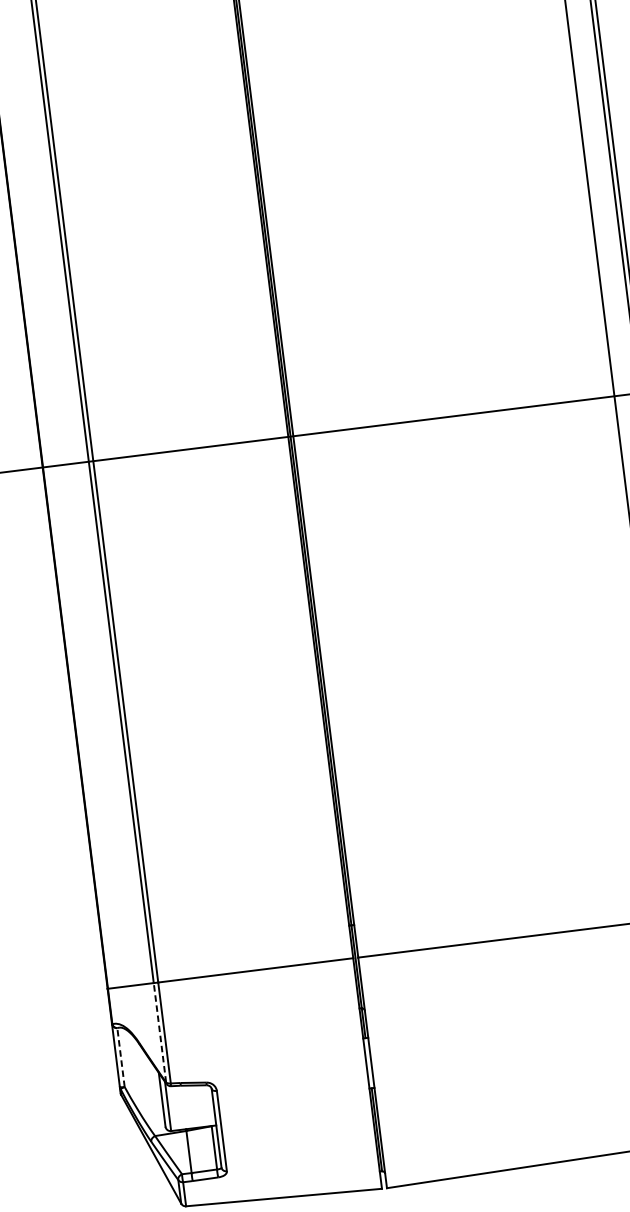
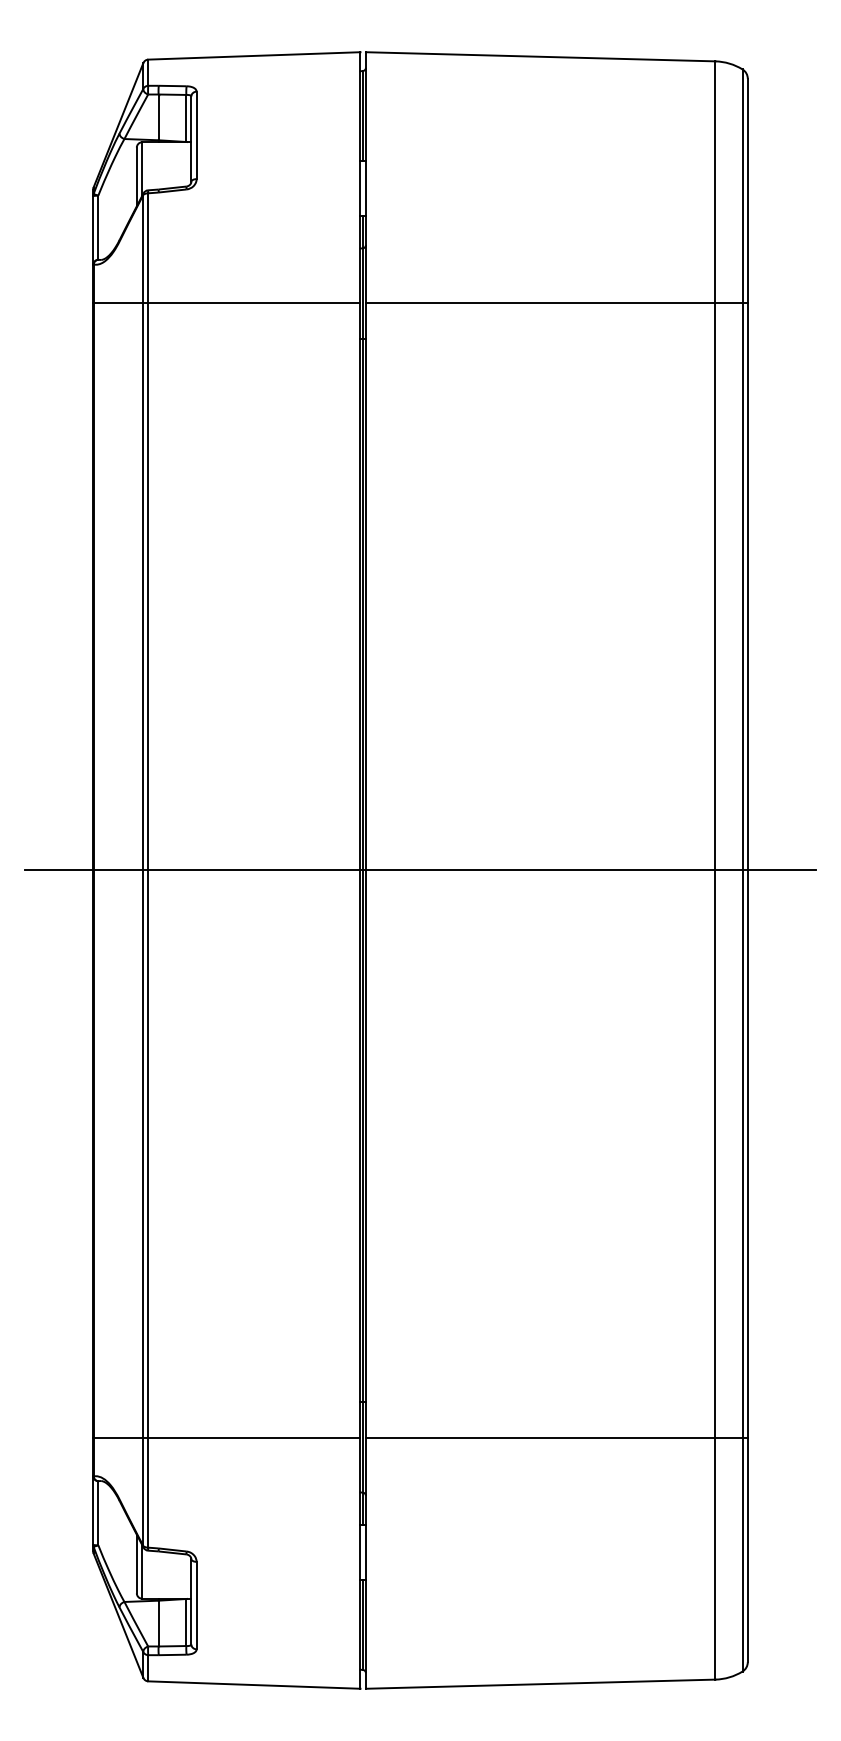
line: (160, 1032) -> (143, 1491), dashed -> solid
line: (121, 1056) -> (98, 1512), dashed -> solid

